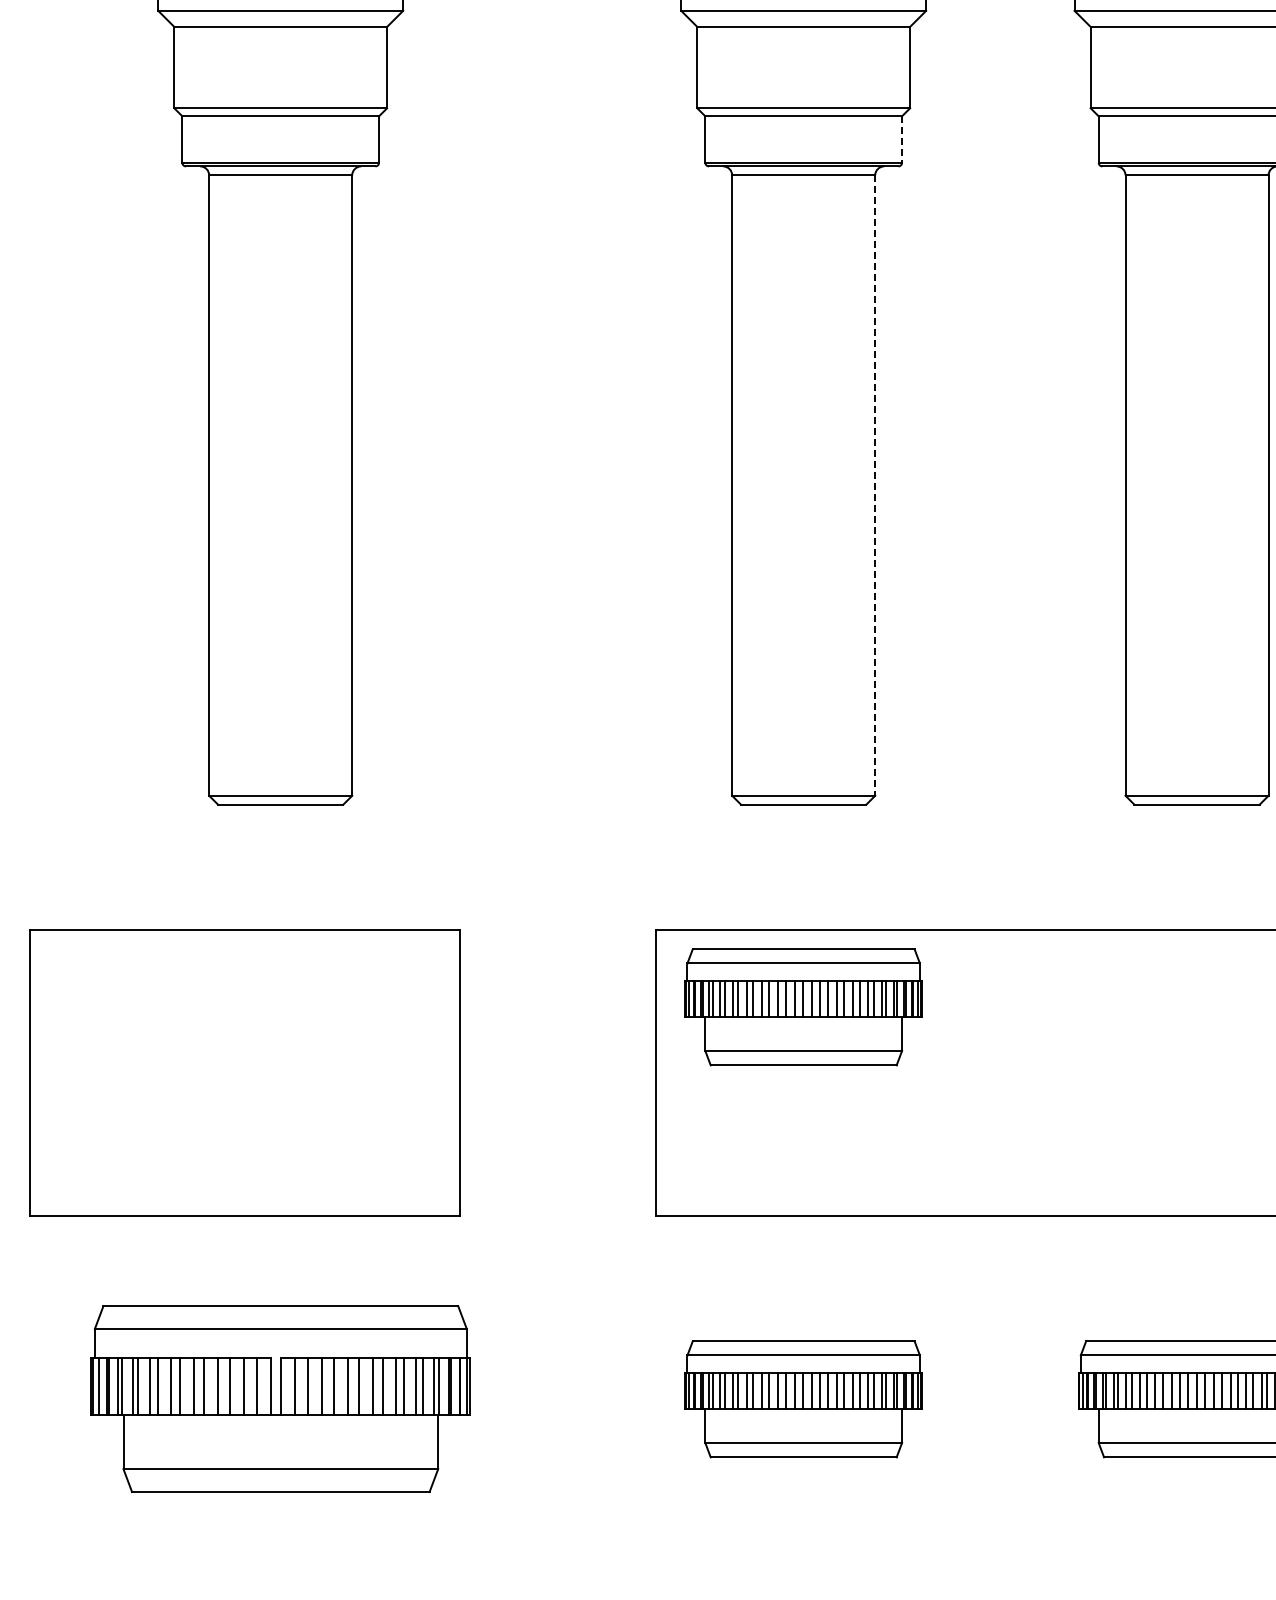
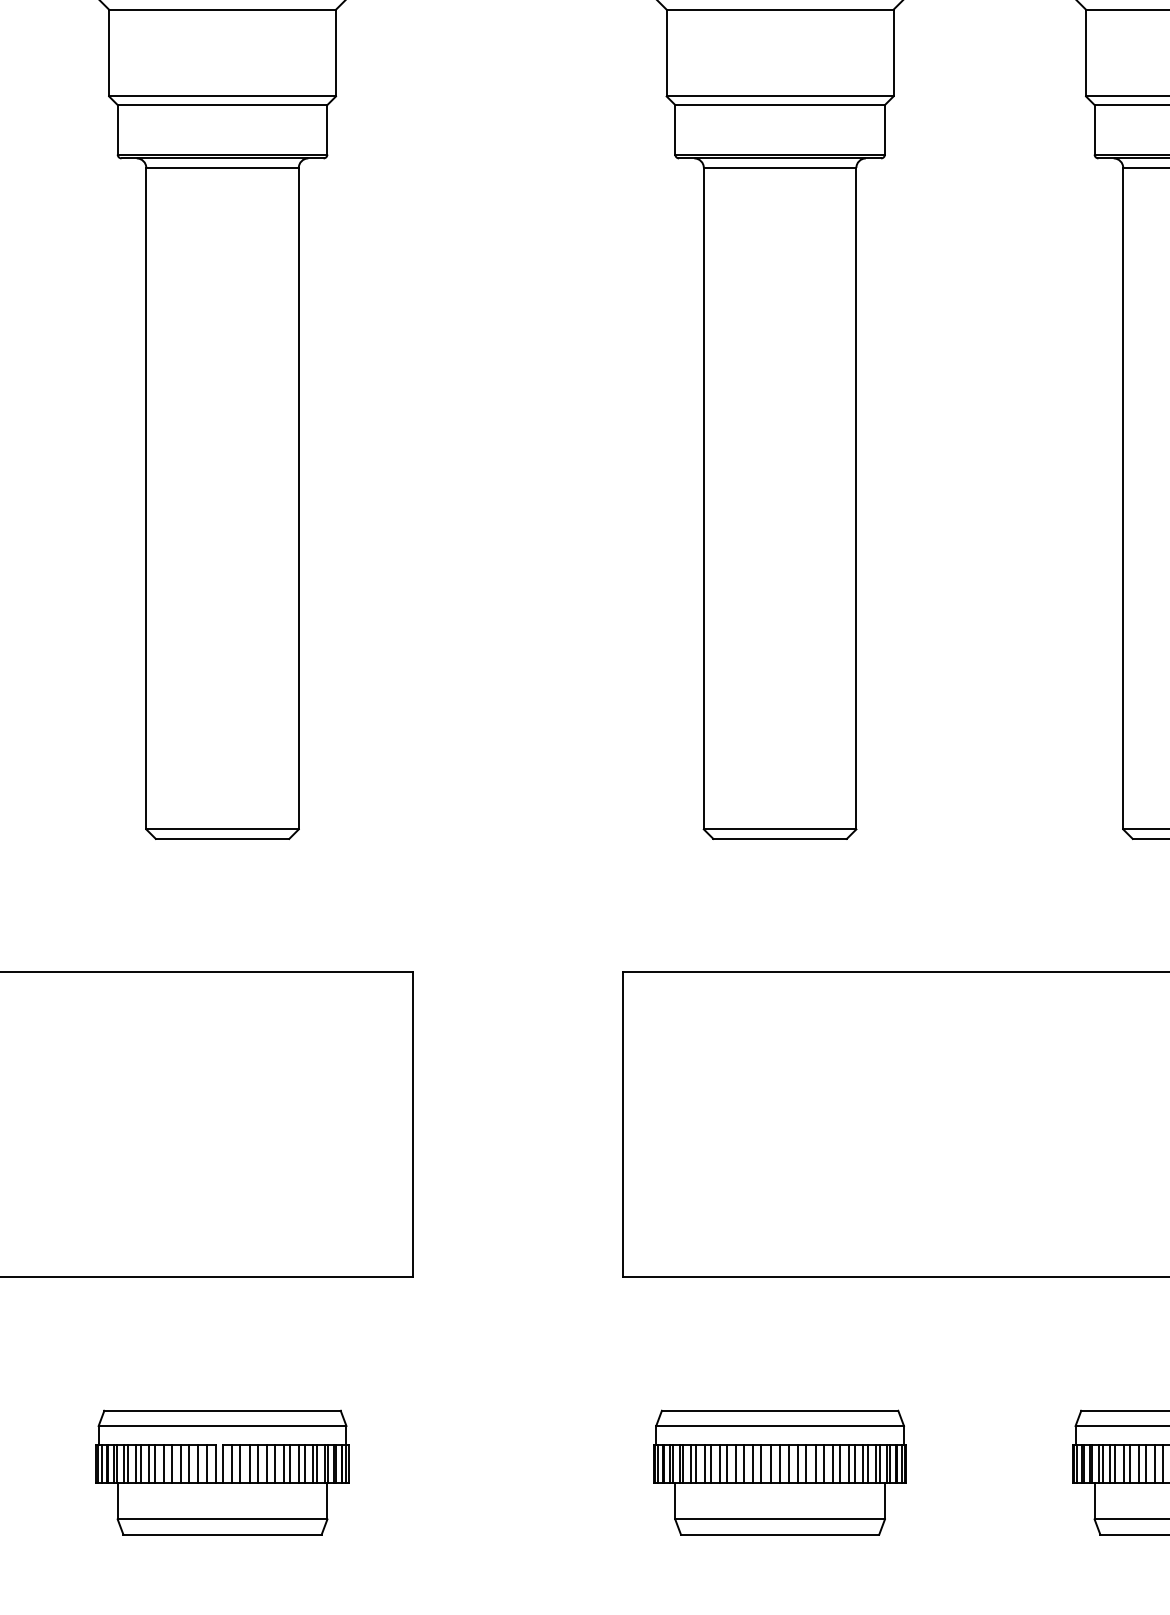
line: (902, 140) -> (885, 130), dashed -> solid
line: (875, 486) -> (856, 499), dashed -> solid
part: (803, 1007) -> (779, 1055), removed
part: (280, 1399) -> (222, 1473), size x0.62

